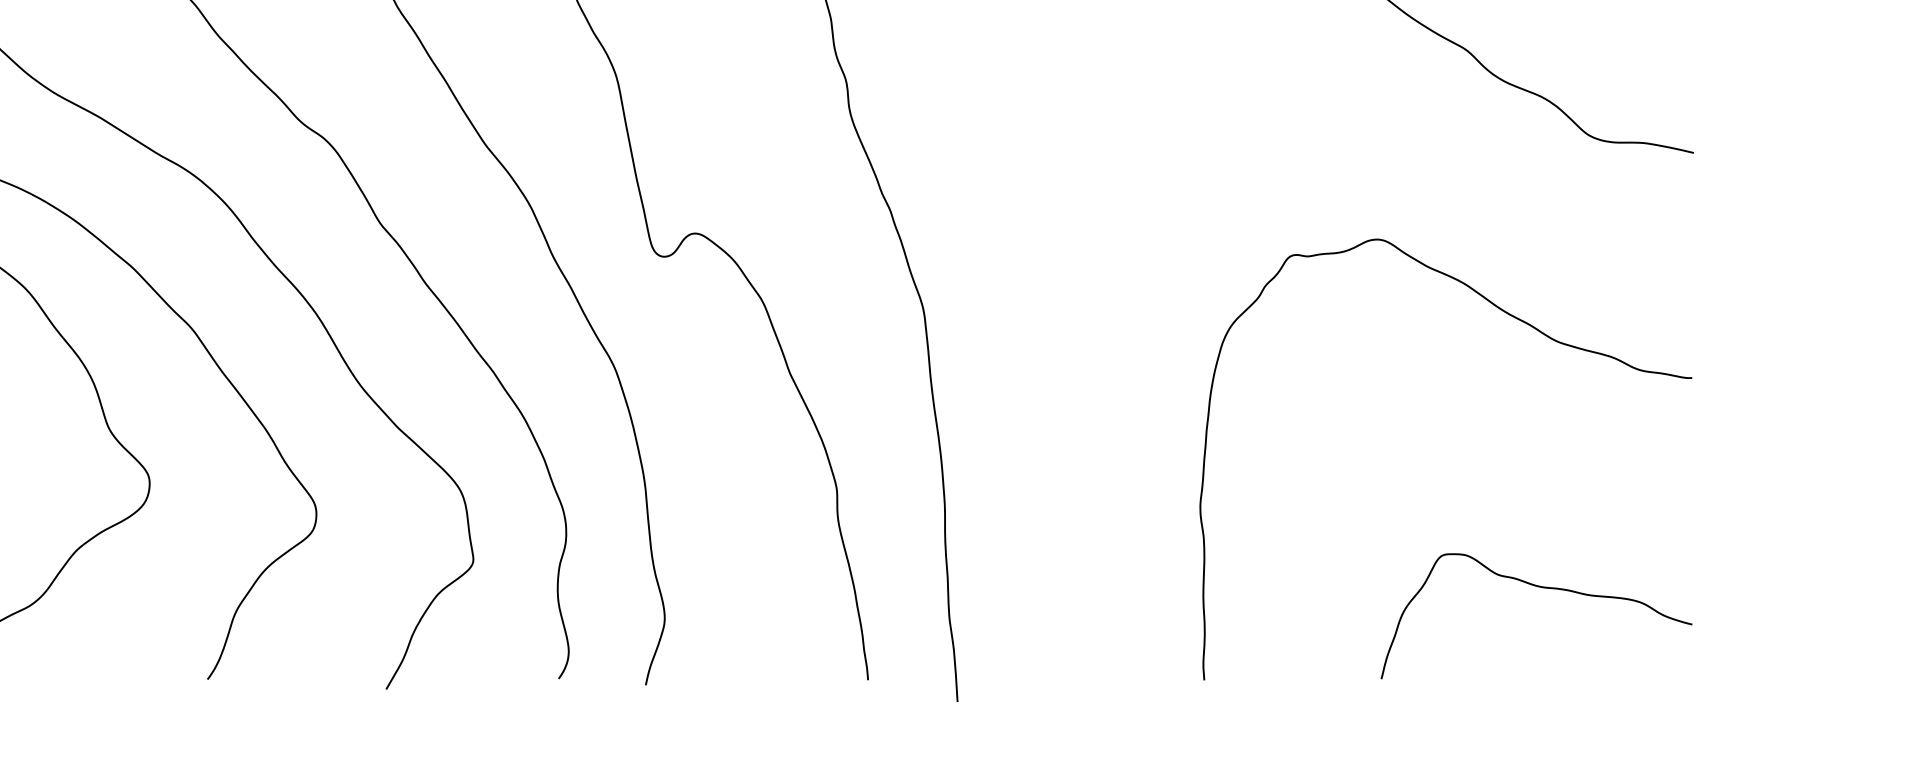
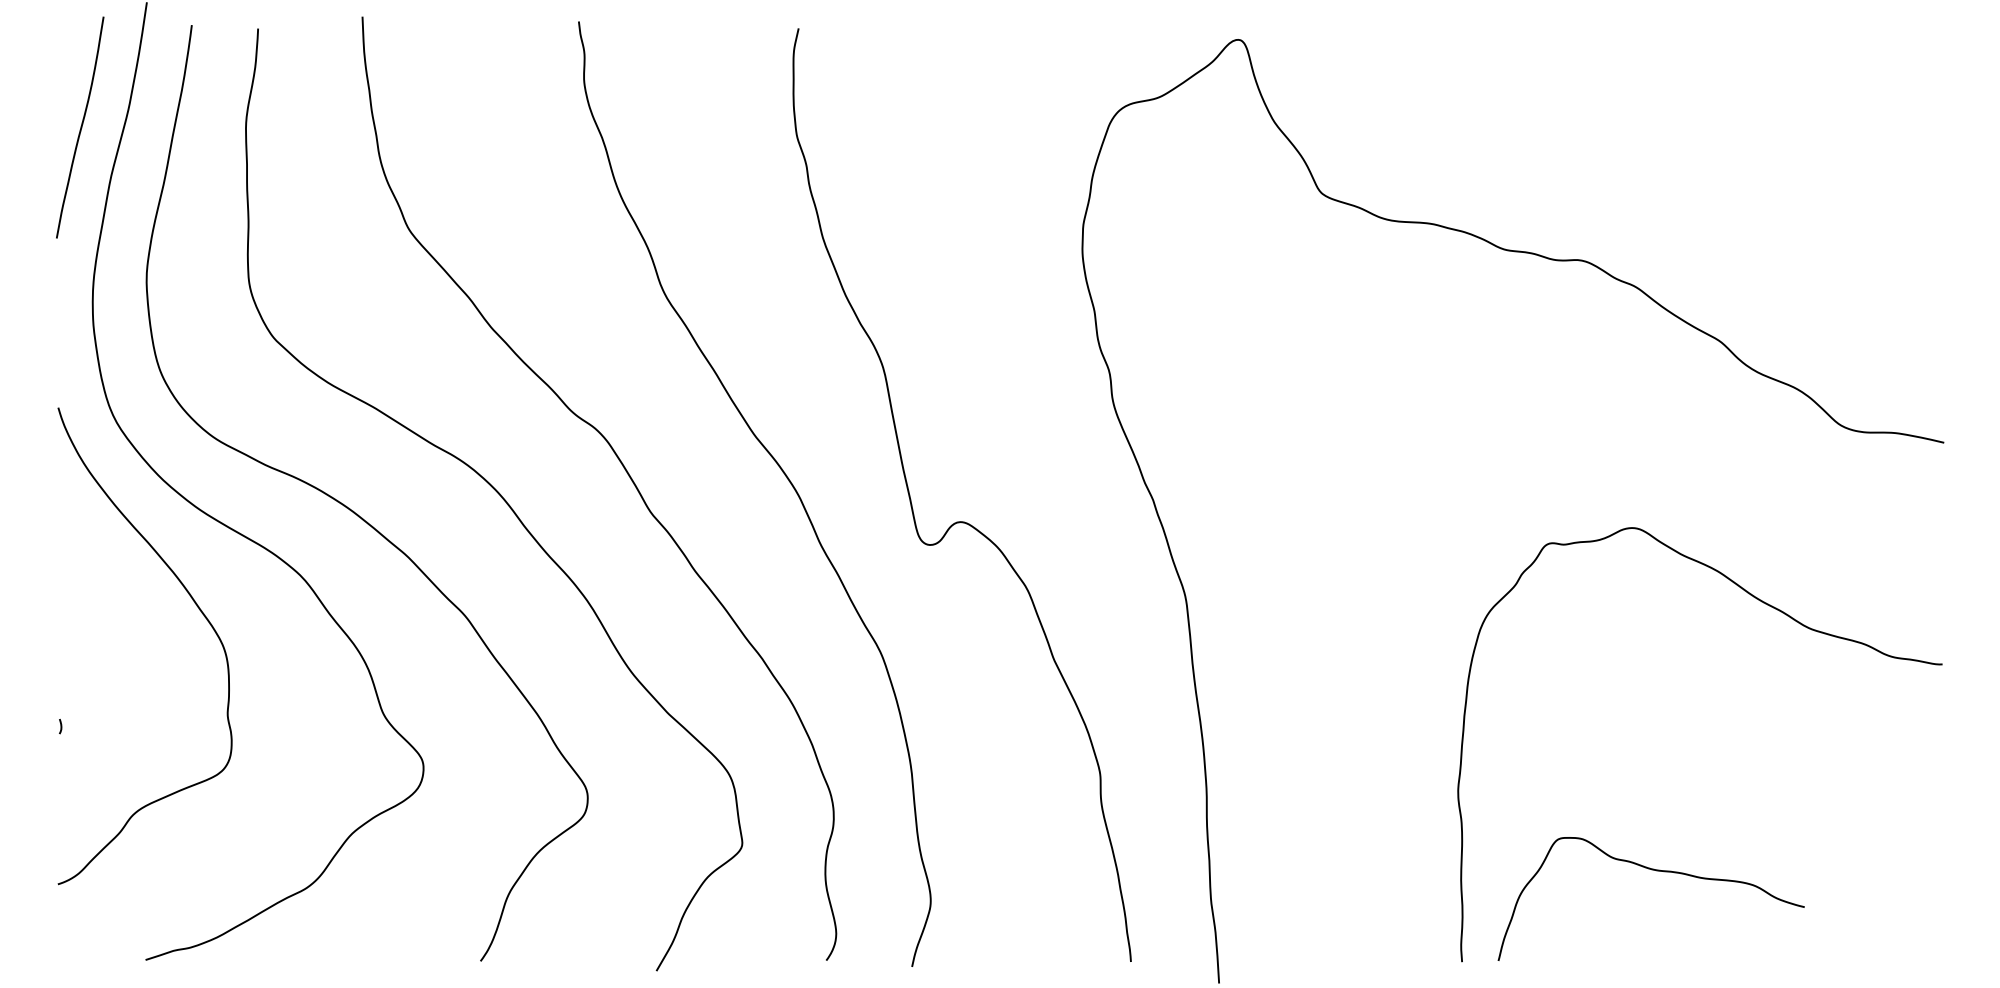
curve: (1541, 588) -> (1656, 871), moved

